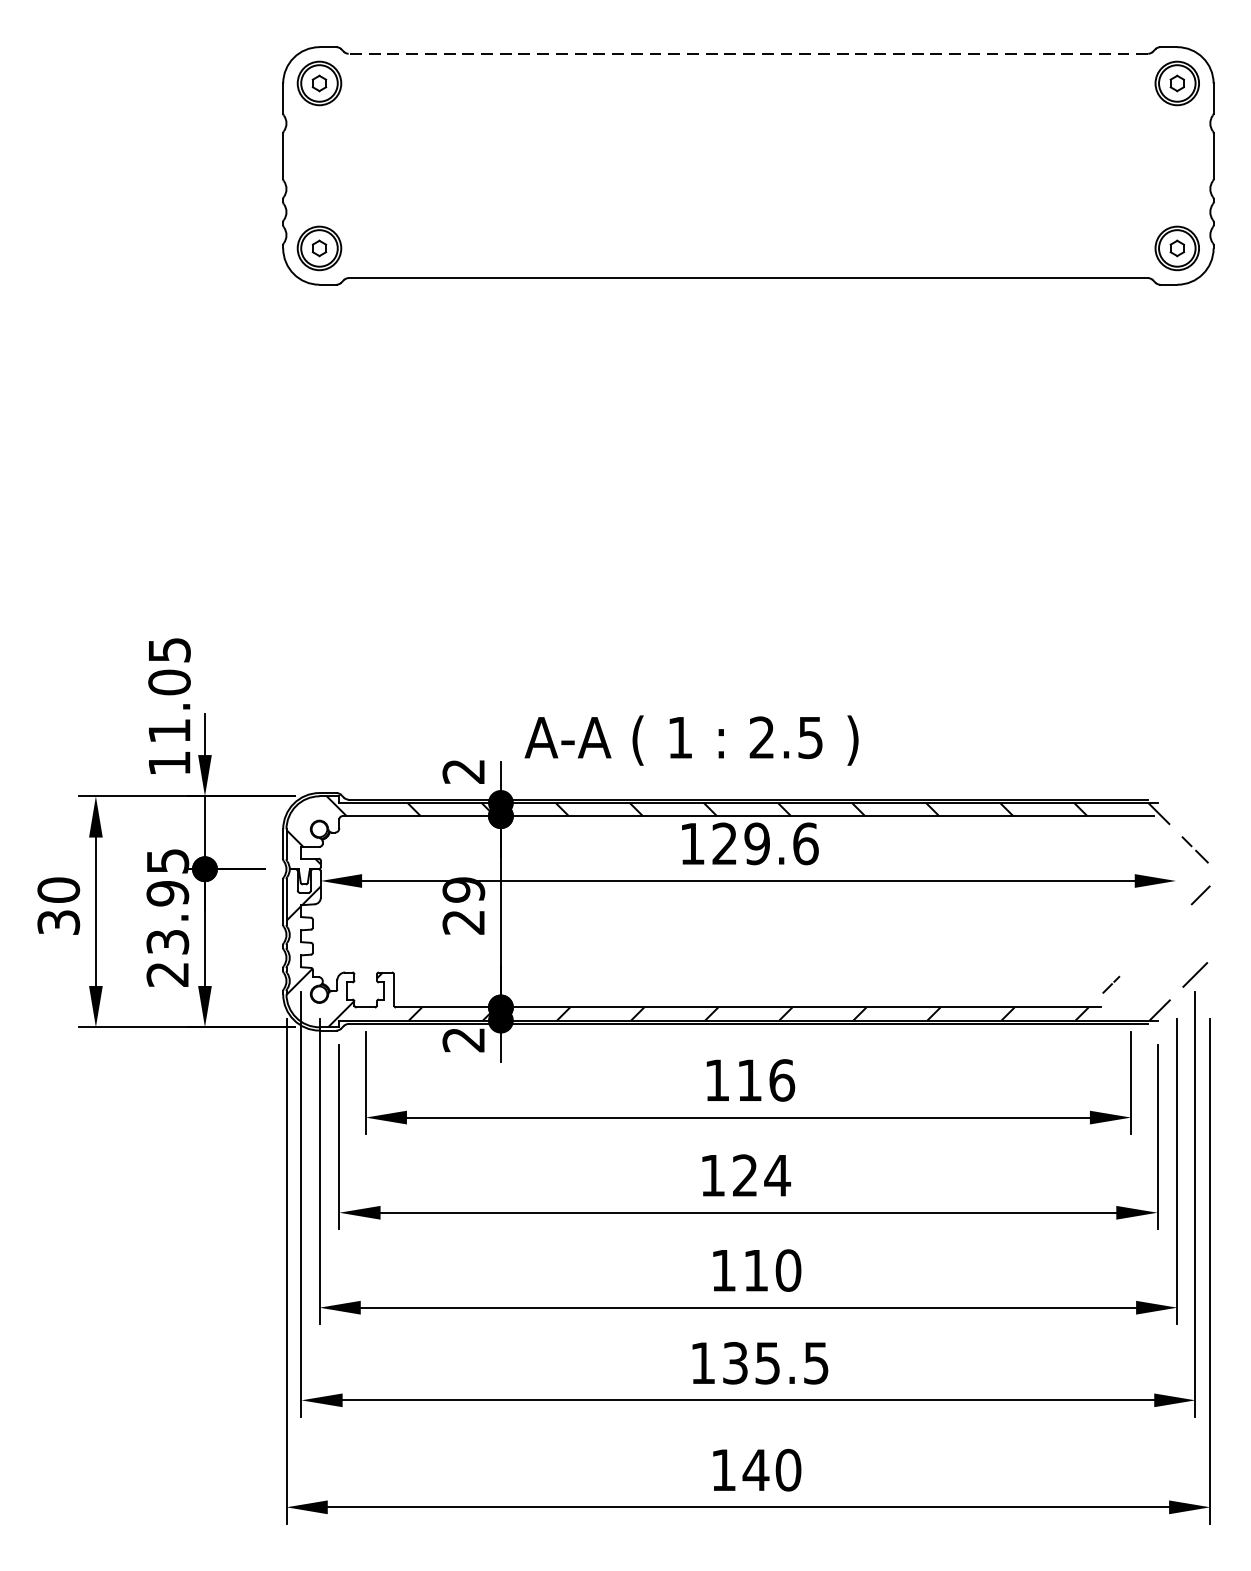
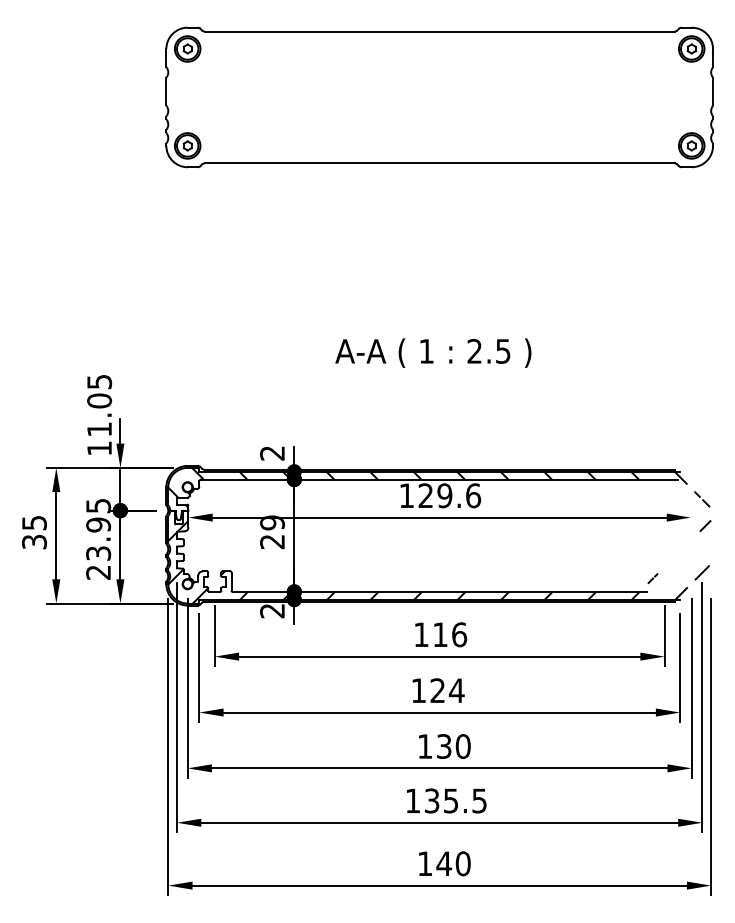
line: (748, 53) -> (439, 31), dashed -> solid
text: (691, 739) -> (433, 352), moved
text: (58, 889) -> (34, 522), 30 -> 35
text: (756, 1270) -> (444, 746), 110 -> 130

